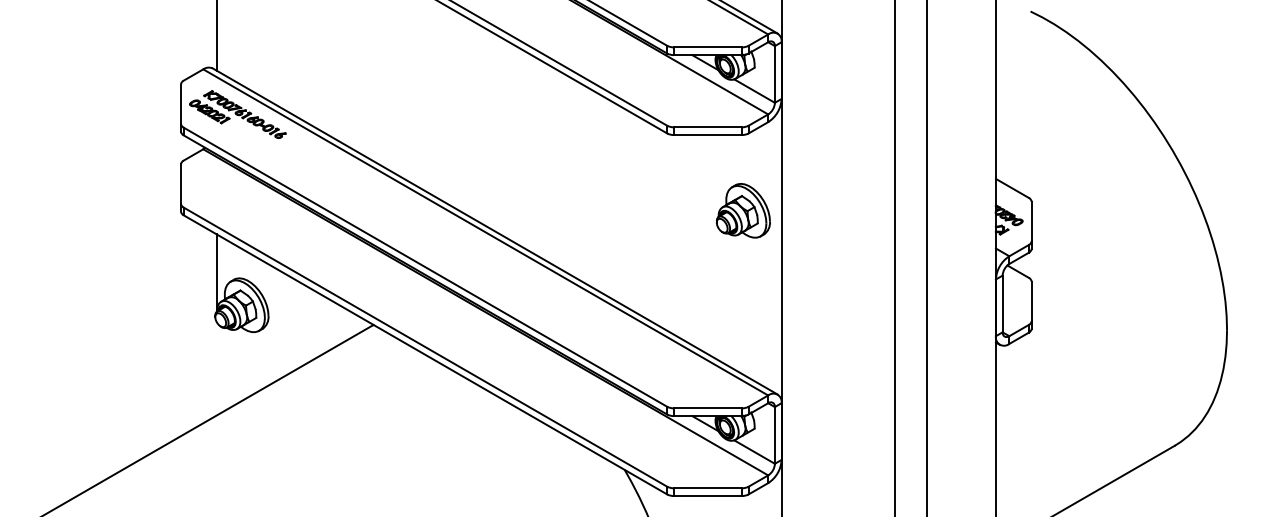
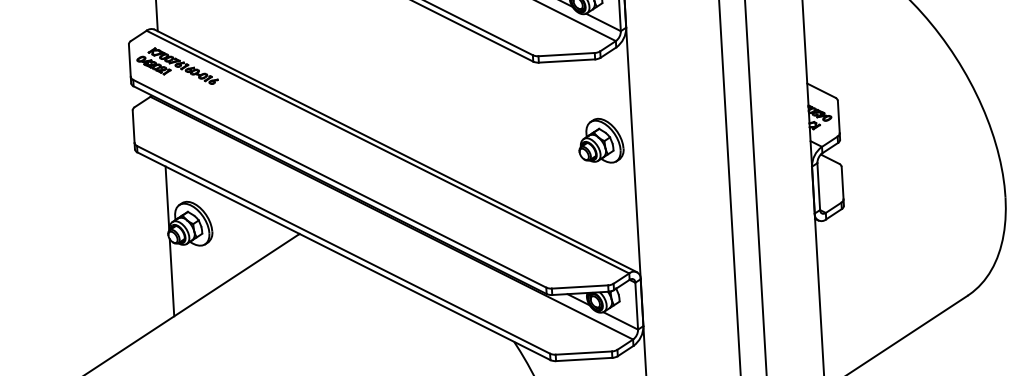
part: (743, 210) -> (601, 140), moved
line: (216, 368) -> (171, 277), added

